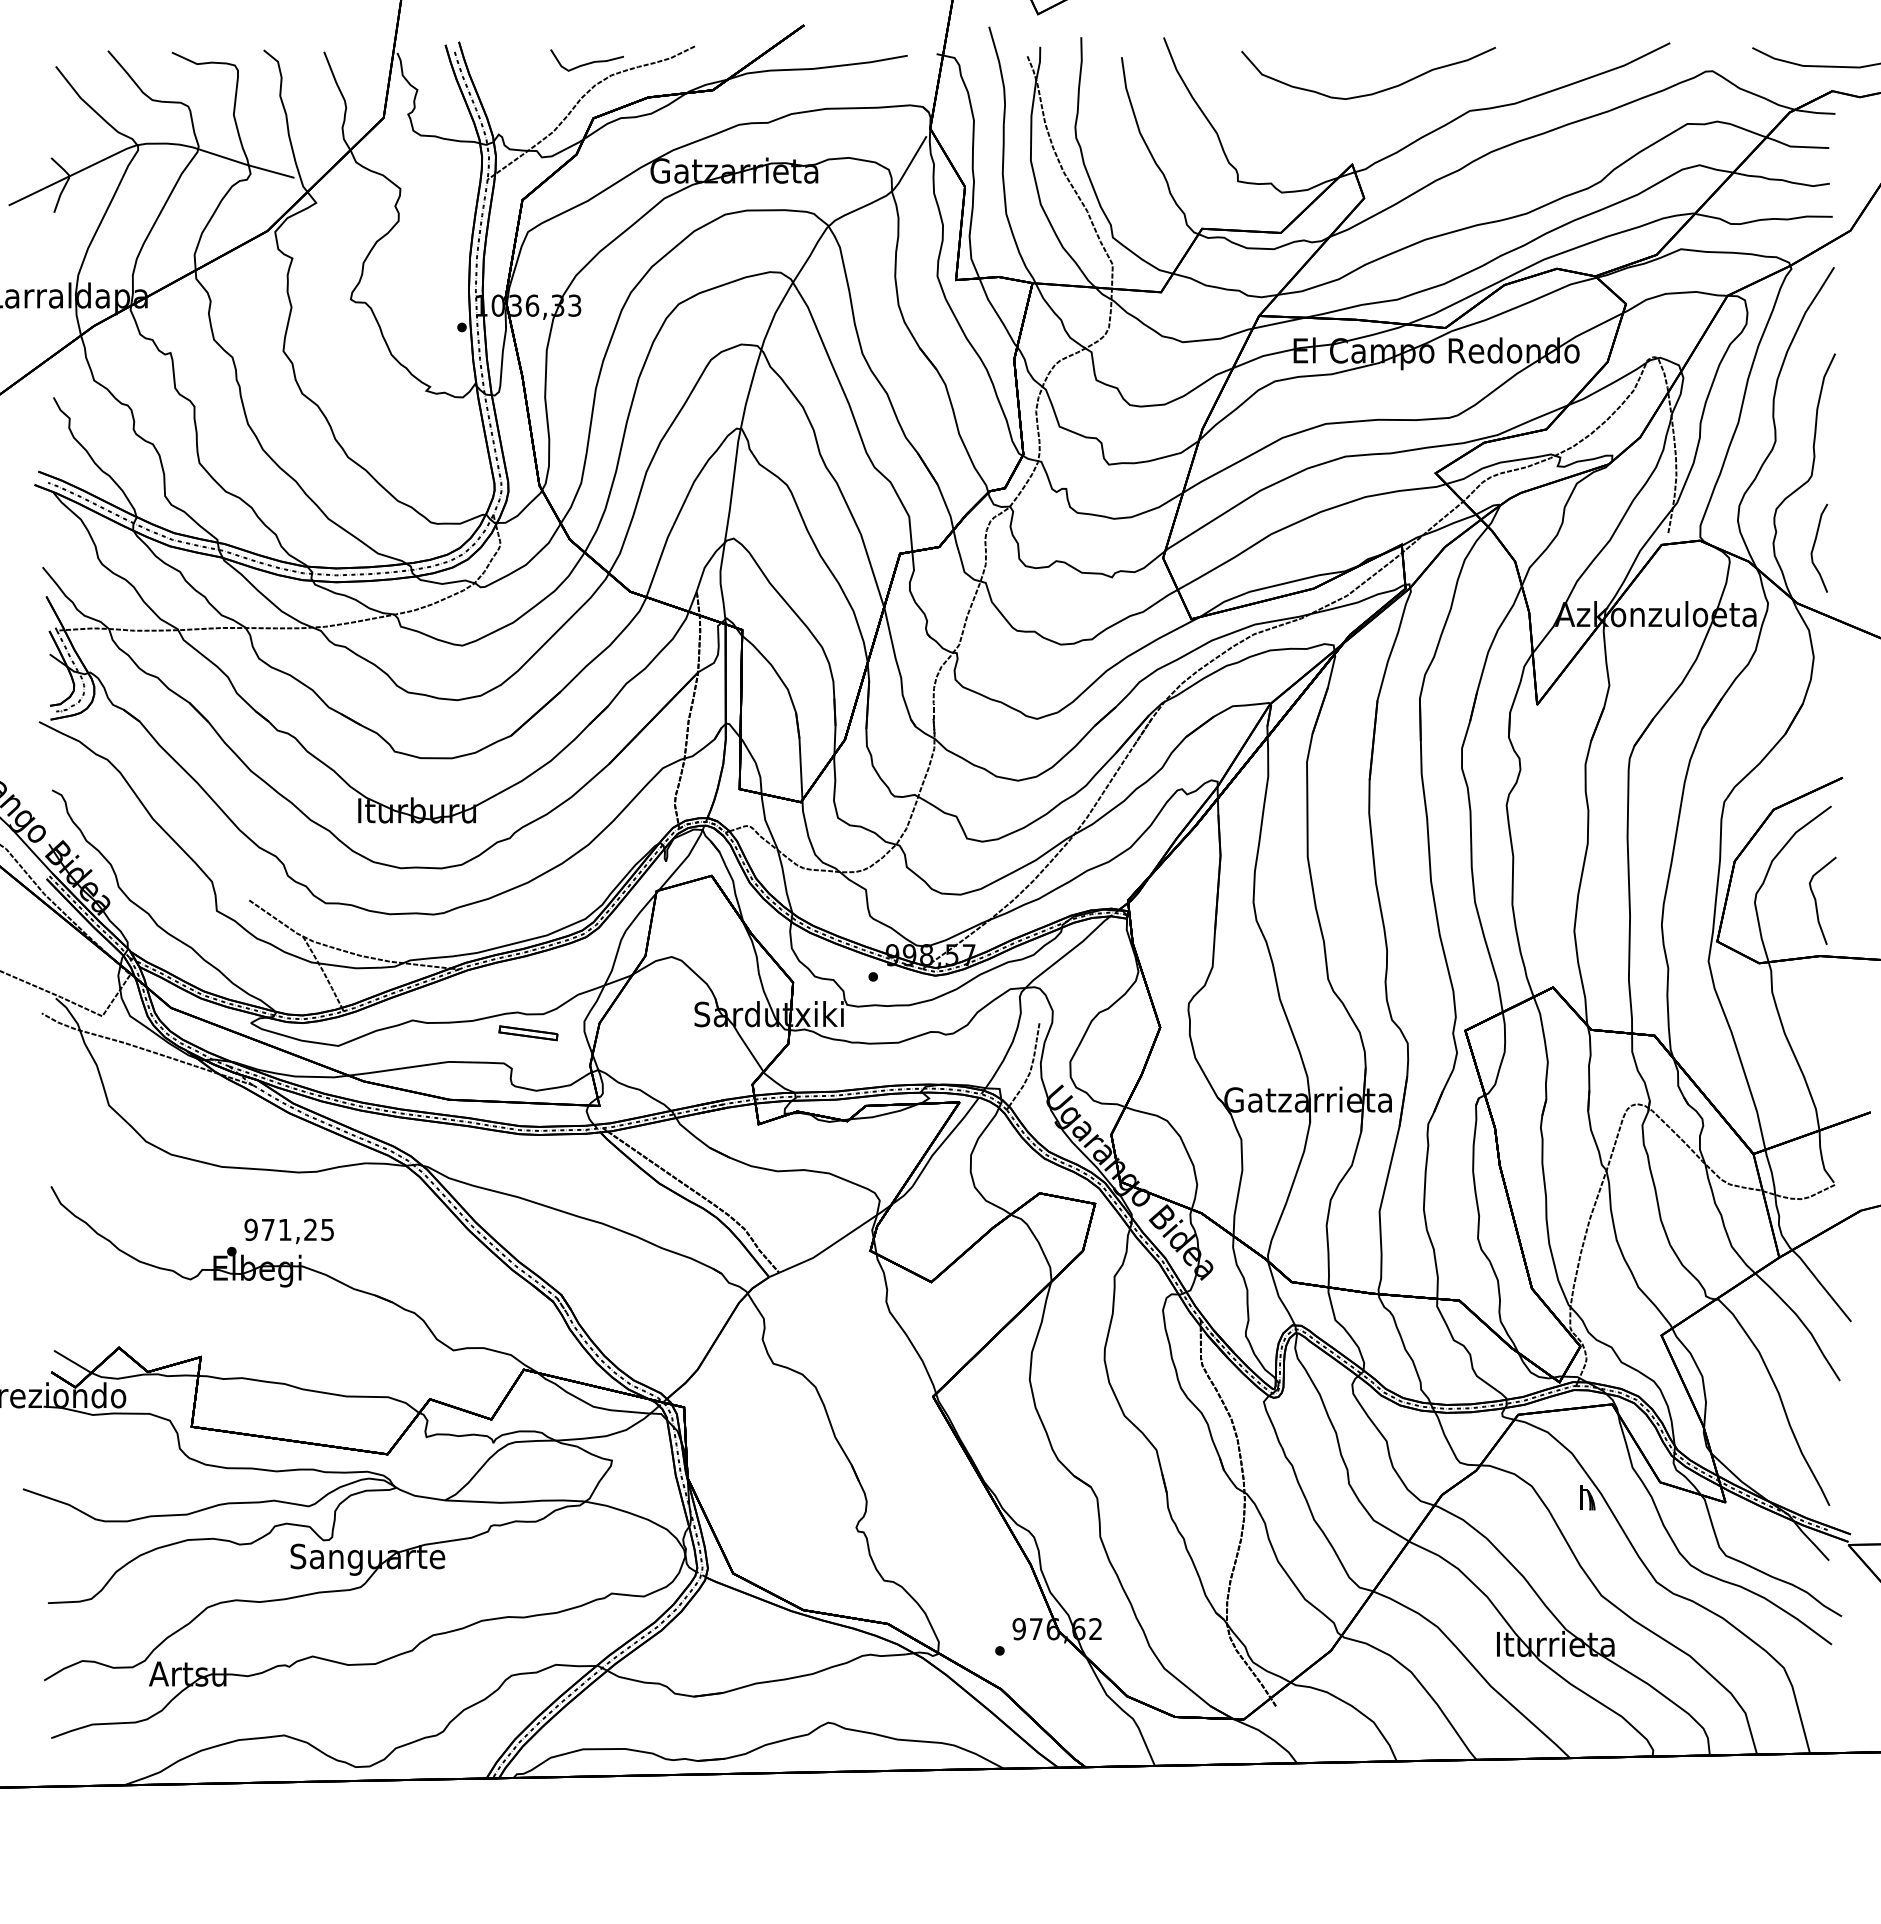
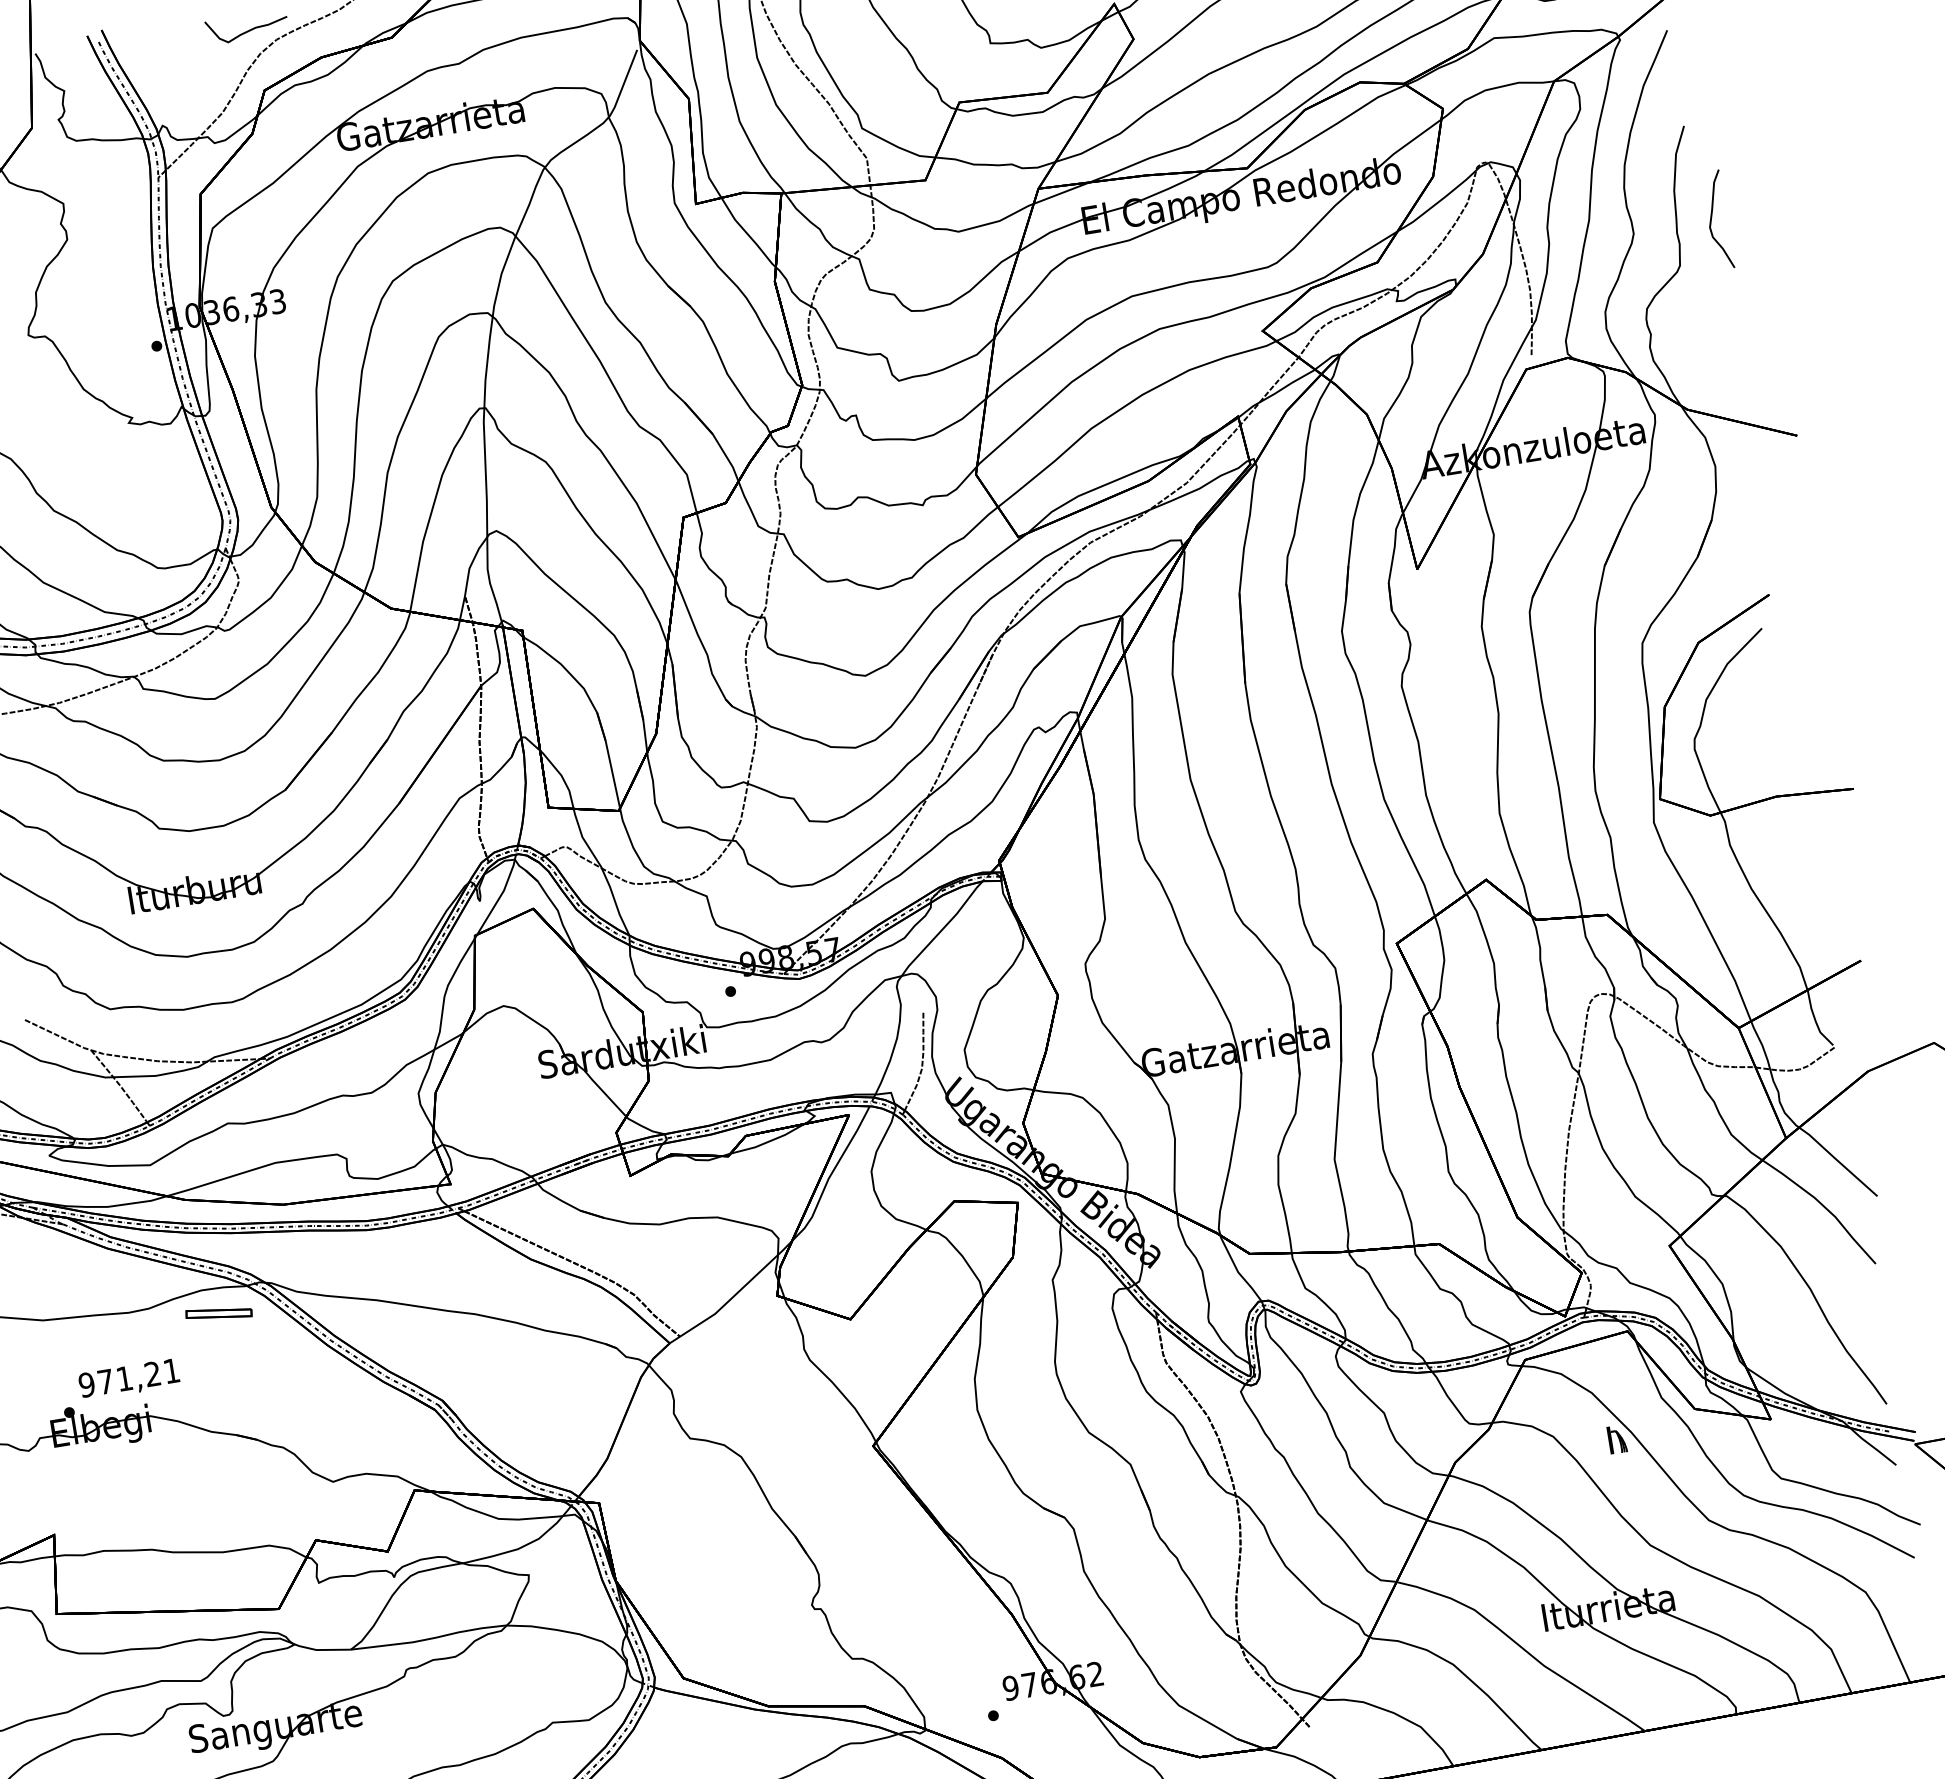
curve: (1815, 544) -> (1712, 216), moved
curve: (1816, 900) -> (1762, 735), removed
part: (528, 1033) -> (219, 1313), moved
text: (327, 1230) -> (171, 1371), 971,25 -> 971,21

